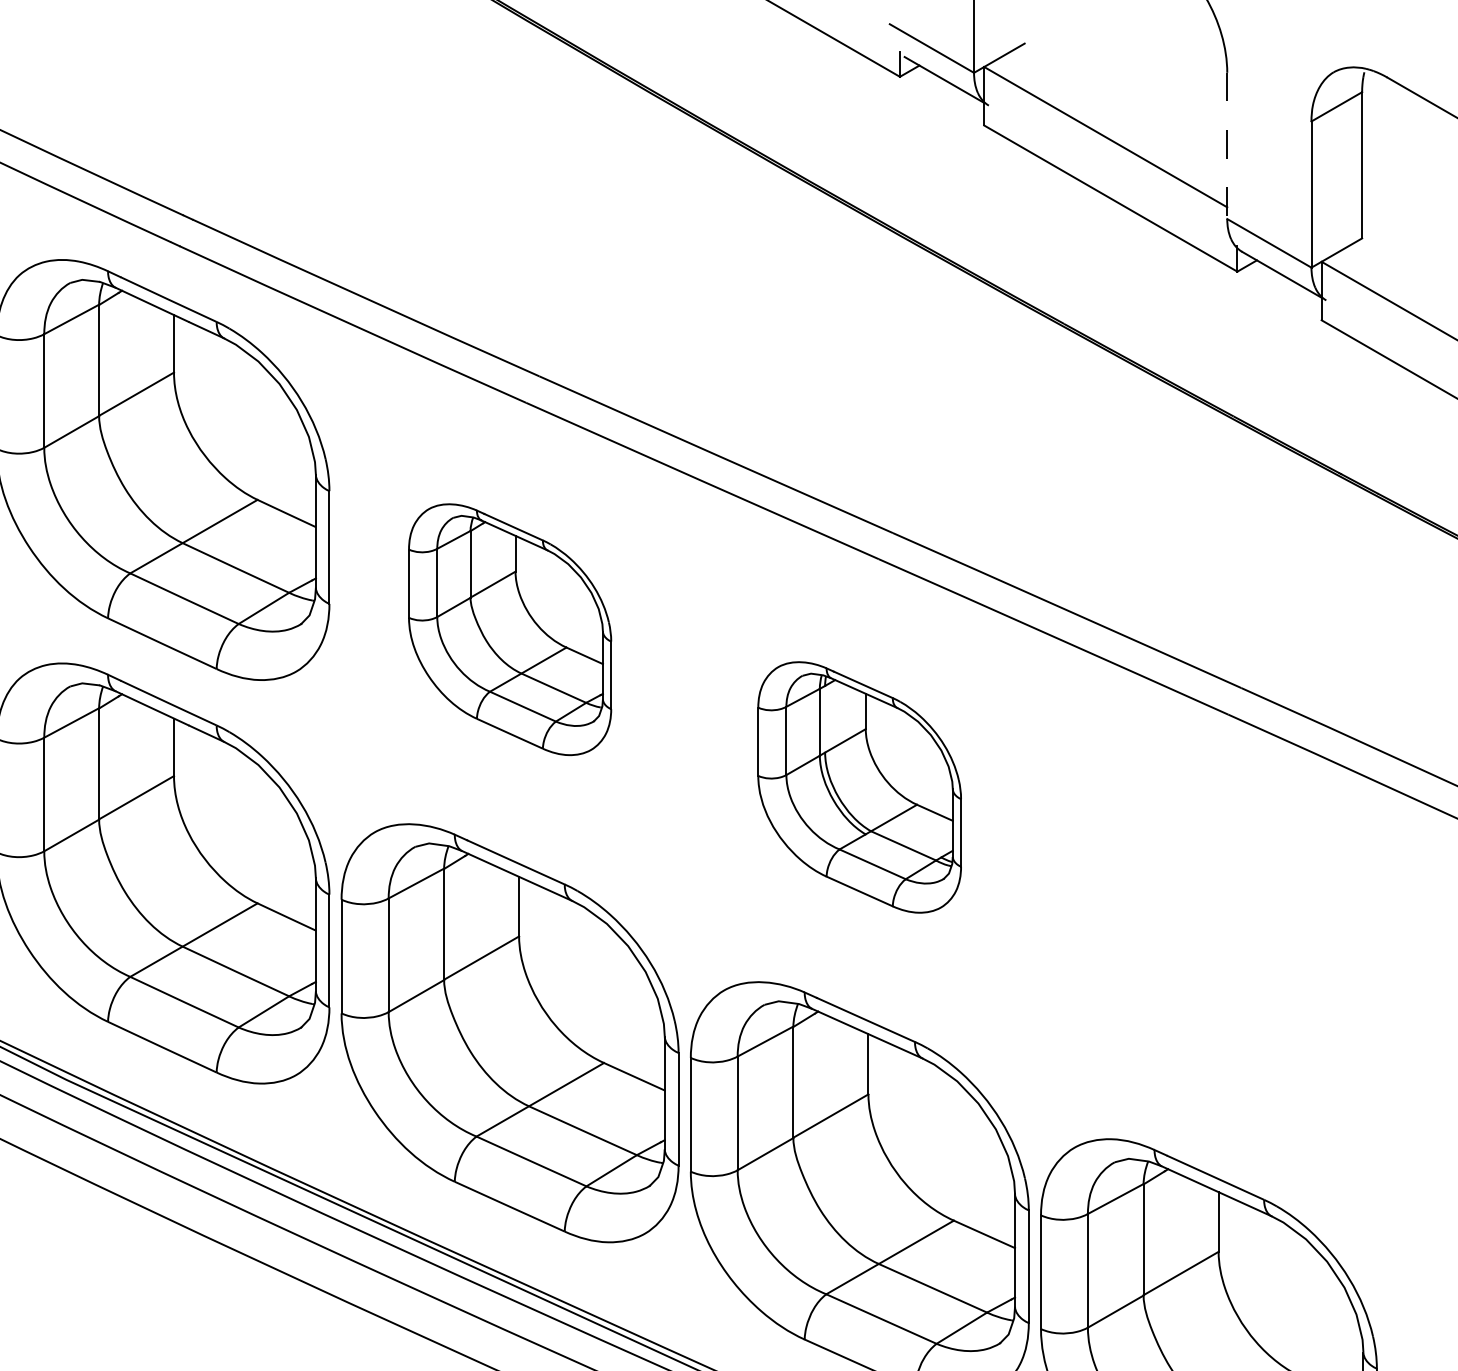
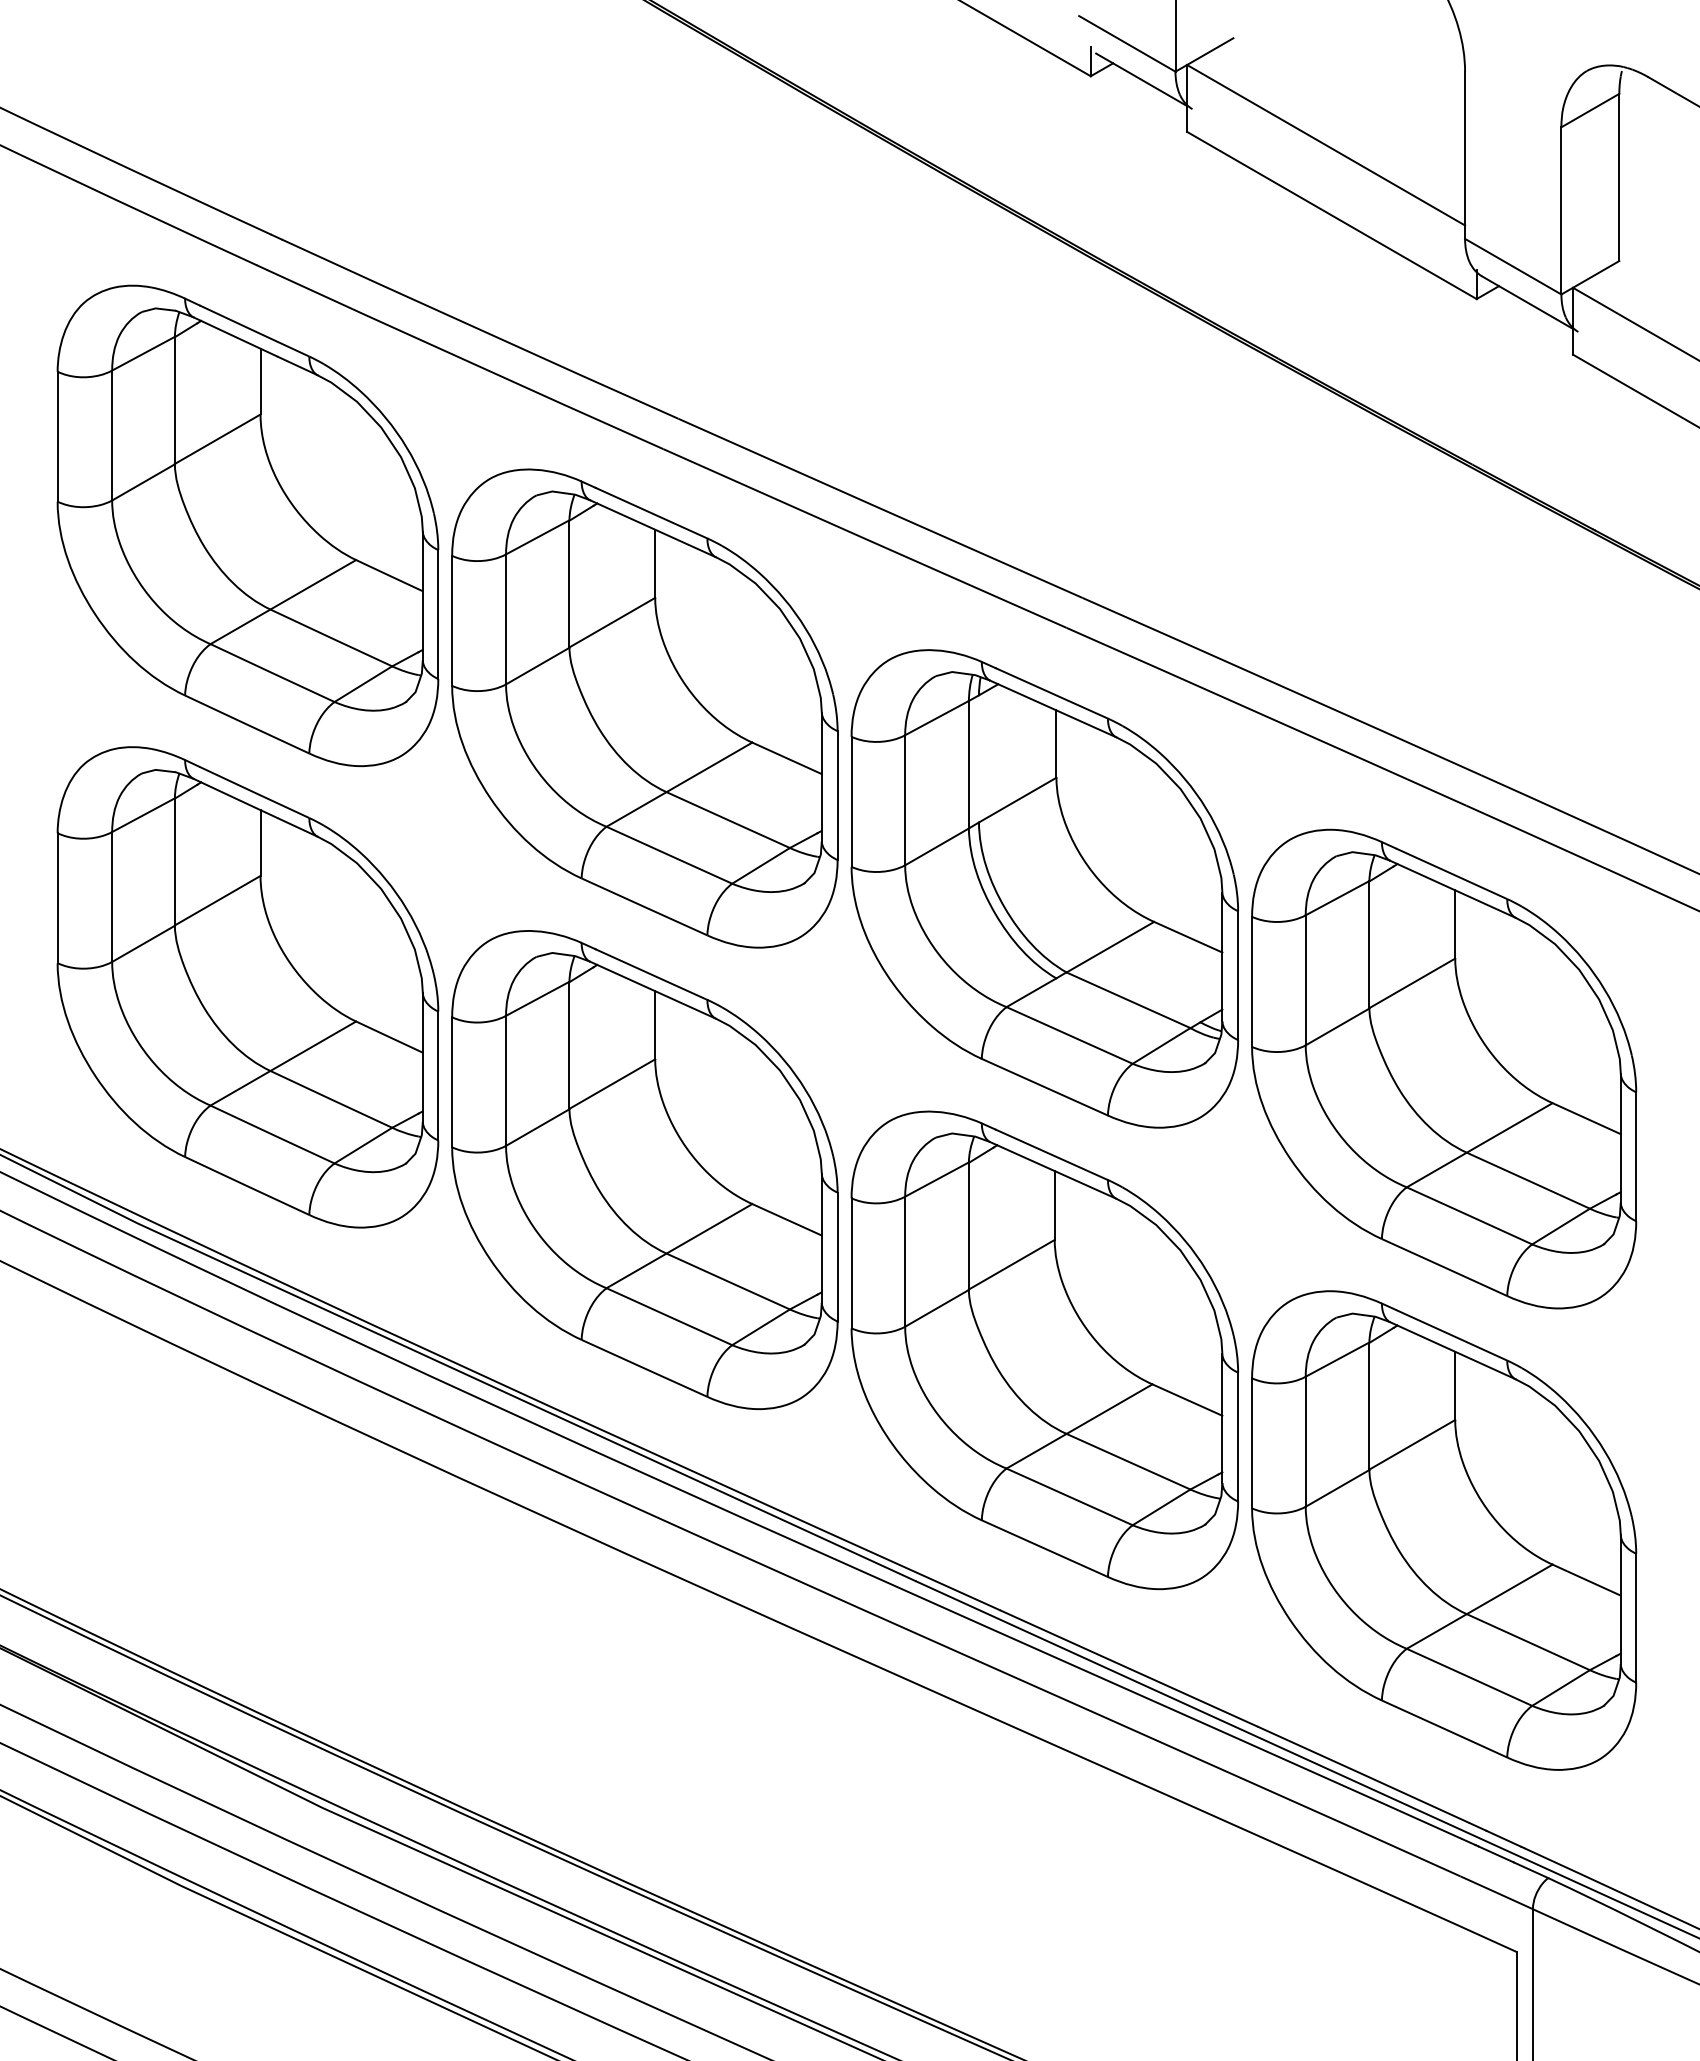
line: (1227, 146) -> (1465, 155), dashed -> solid
part: (509, 629) -> (644, 708), size x1.67
part: (859, 787) -> (1044, 888), size x1.67
part: (1209, 944) -> (1444, 1068), added

